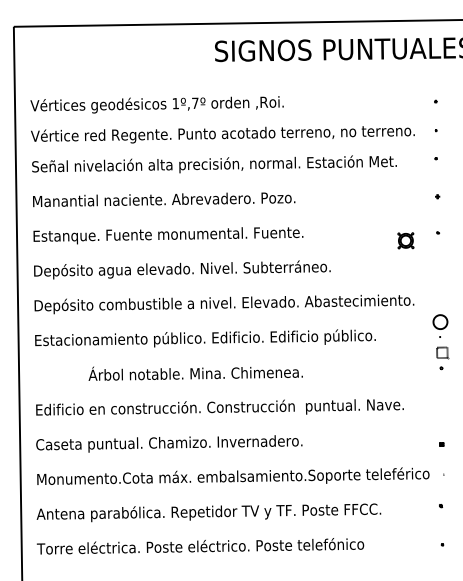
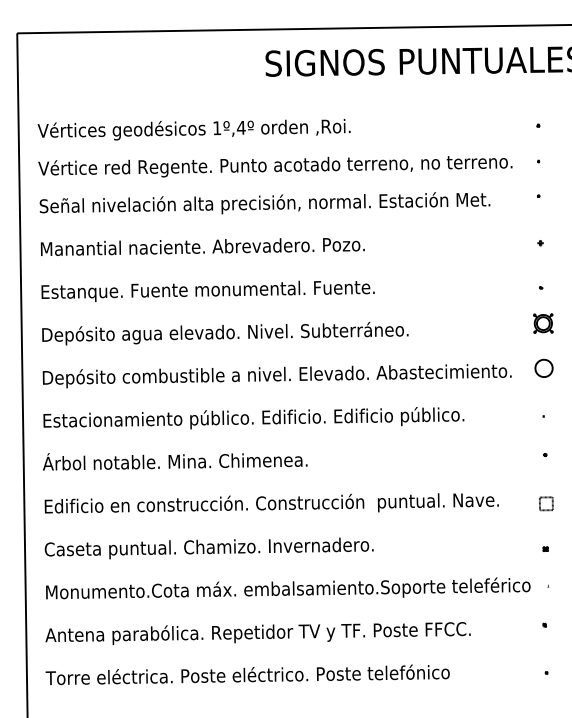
text: (194, 102) -> (240, 126), 1º,7º -> 1º,4º
part: (405, 240) -> (542, 323), moved
part: (440, 321) -> (544, 367), moved
part: (442, 352) -> (546, 503), moved
text: (195, 373) -> (174, 461), moved

